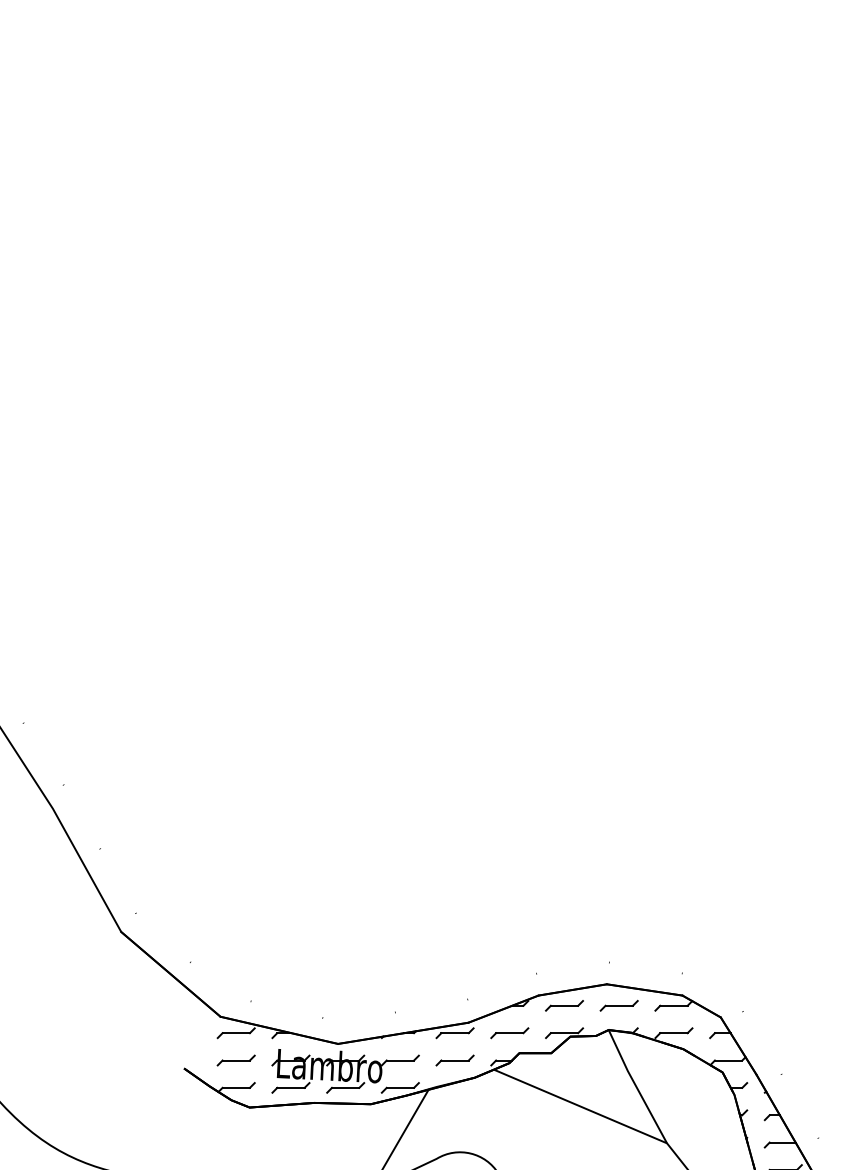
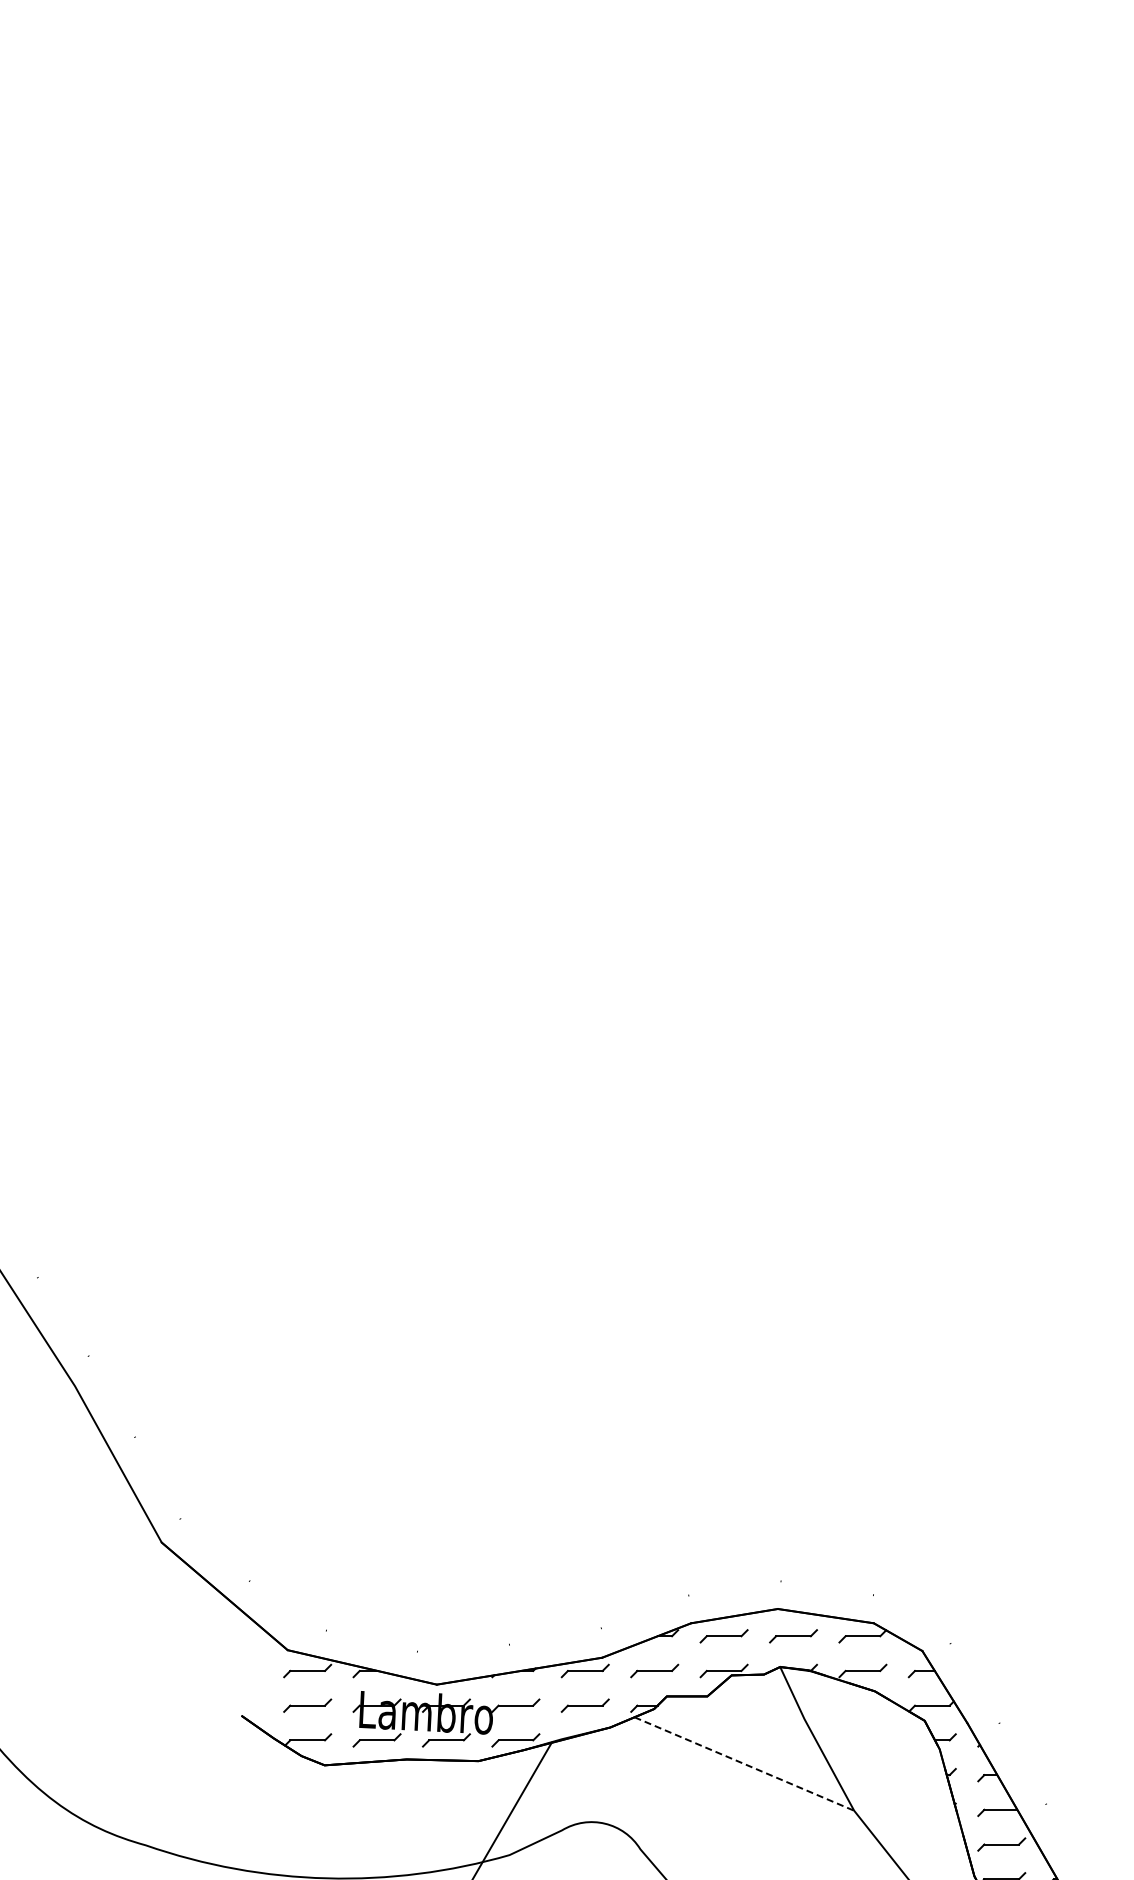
line: (580, 1106) -> (744, 1764), solid -> dashed

